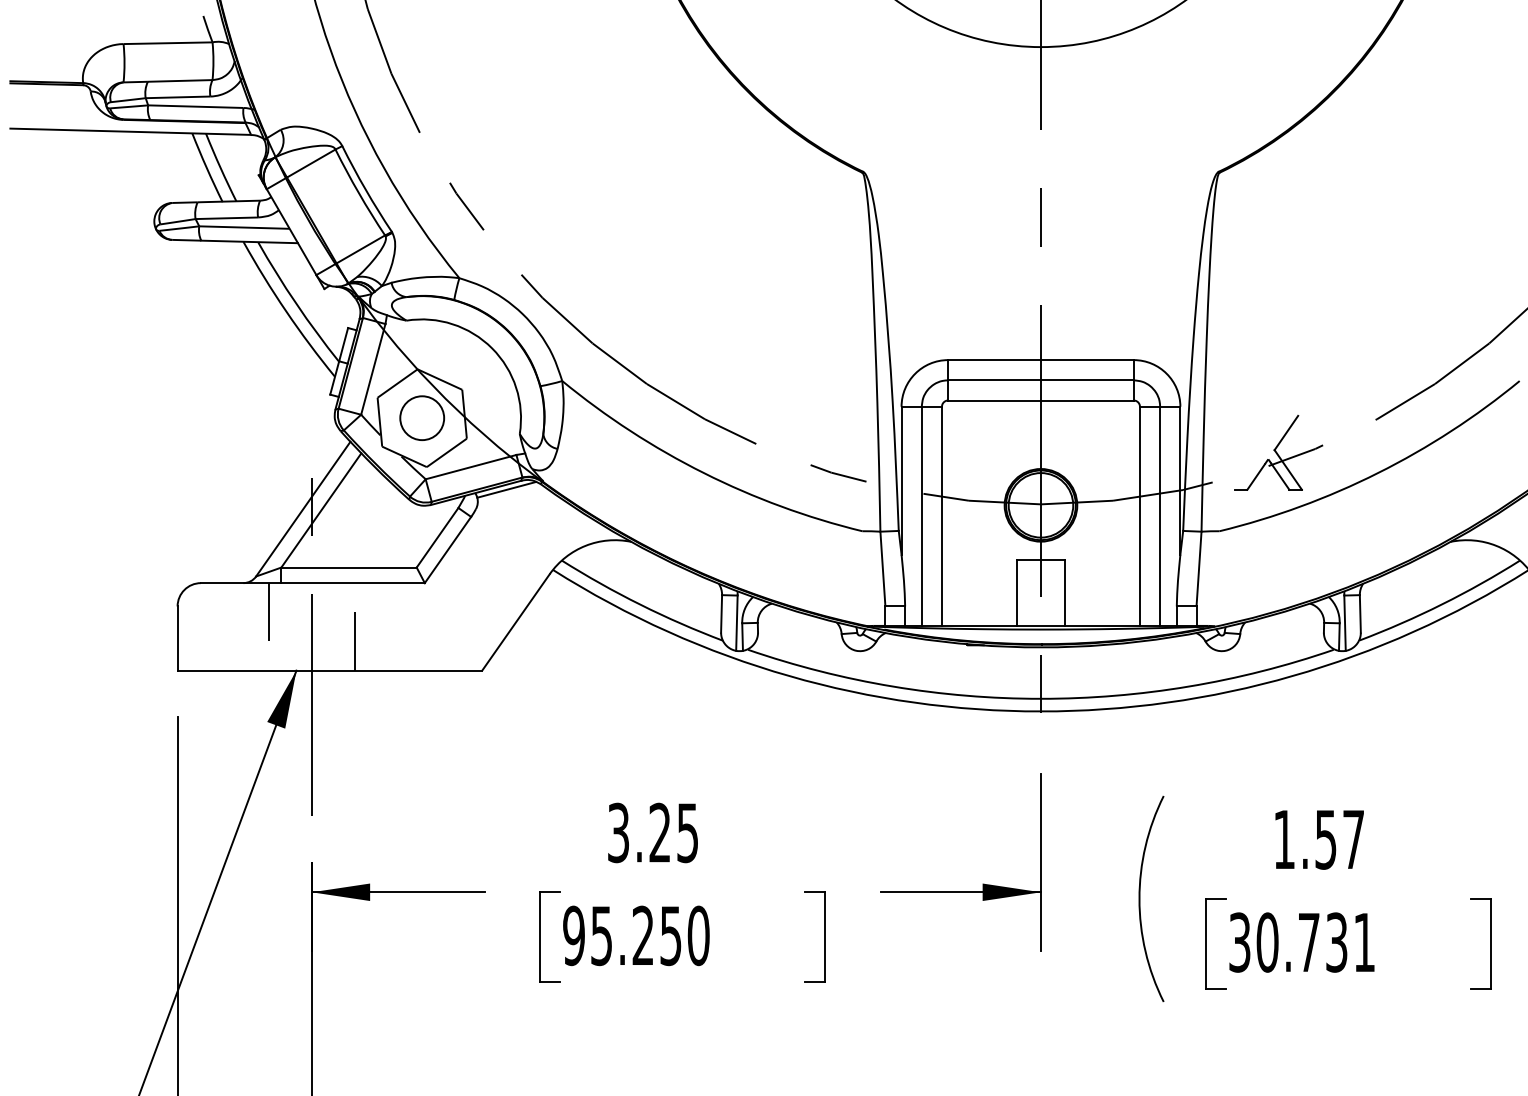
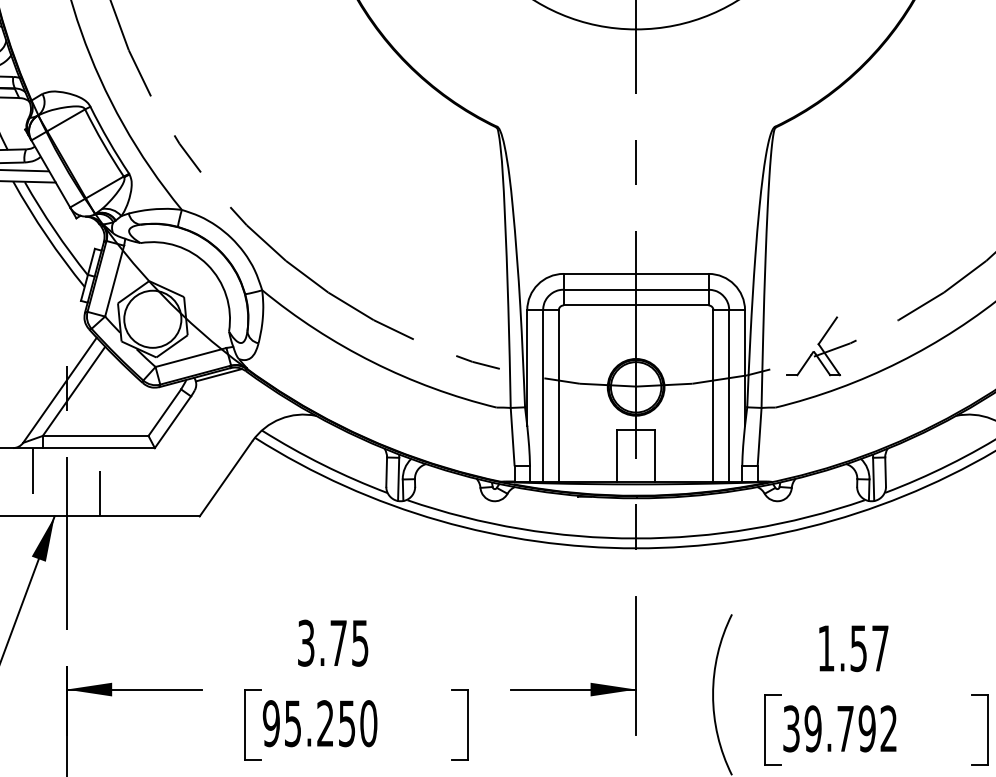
circle: (421, 417) -> (152, 318), size x1.67
text: (659, 832) -> (338, 642), 3.25 -> 3.75
text: (1315, 942) -> (850, 728), 30.731 -> 39.792

